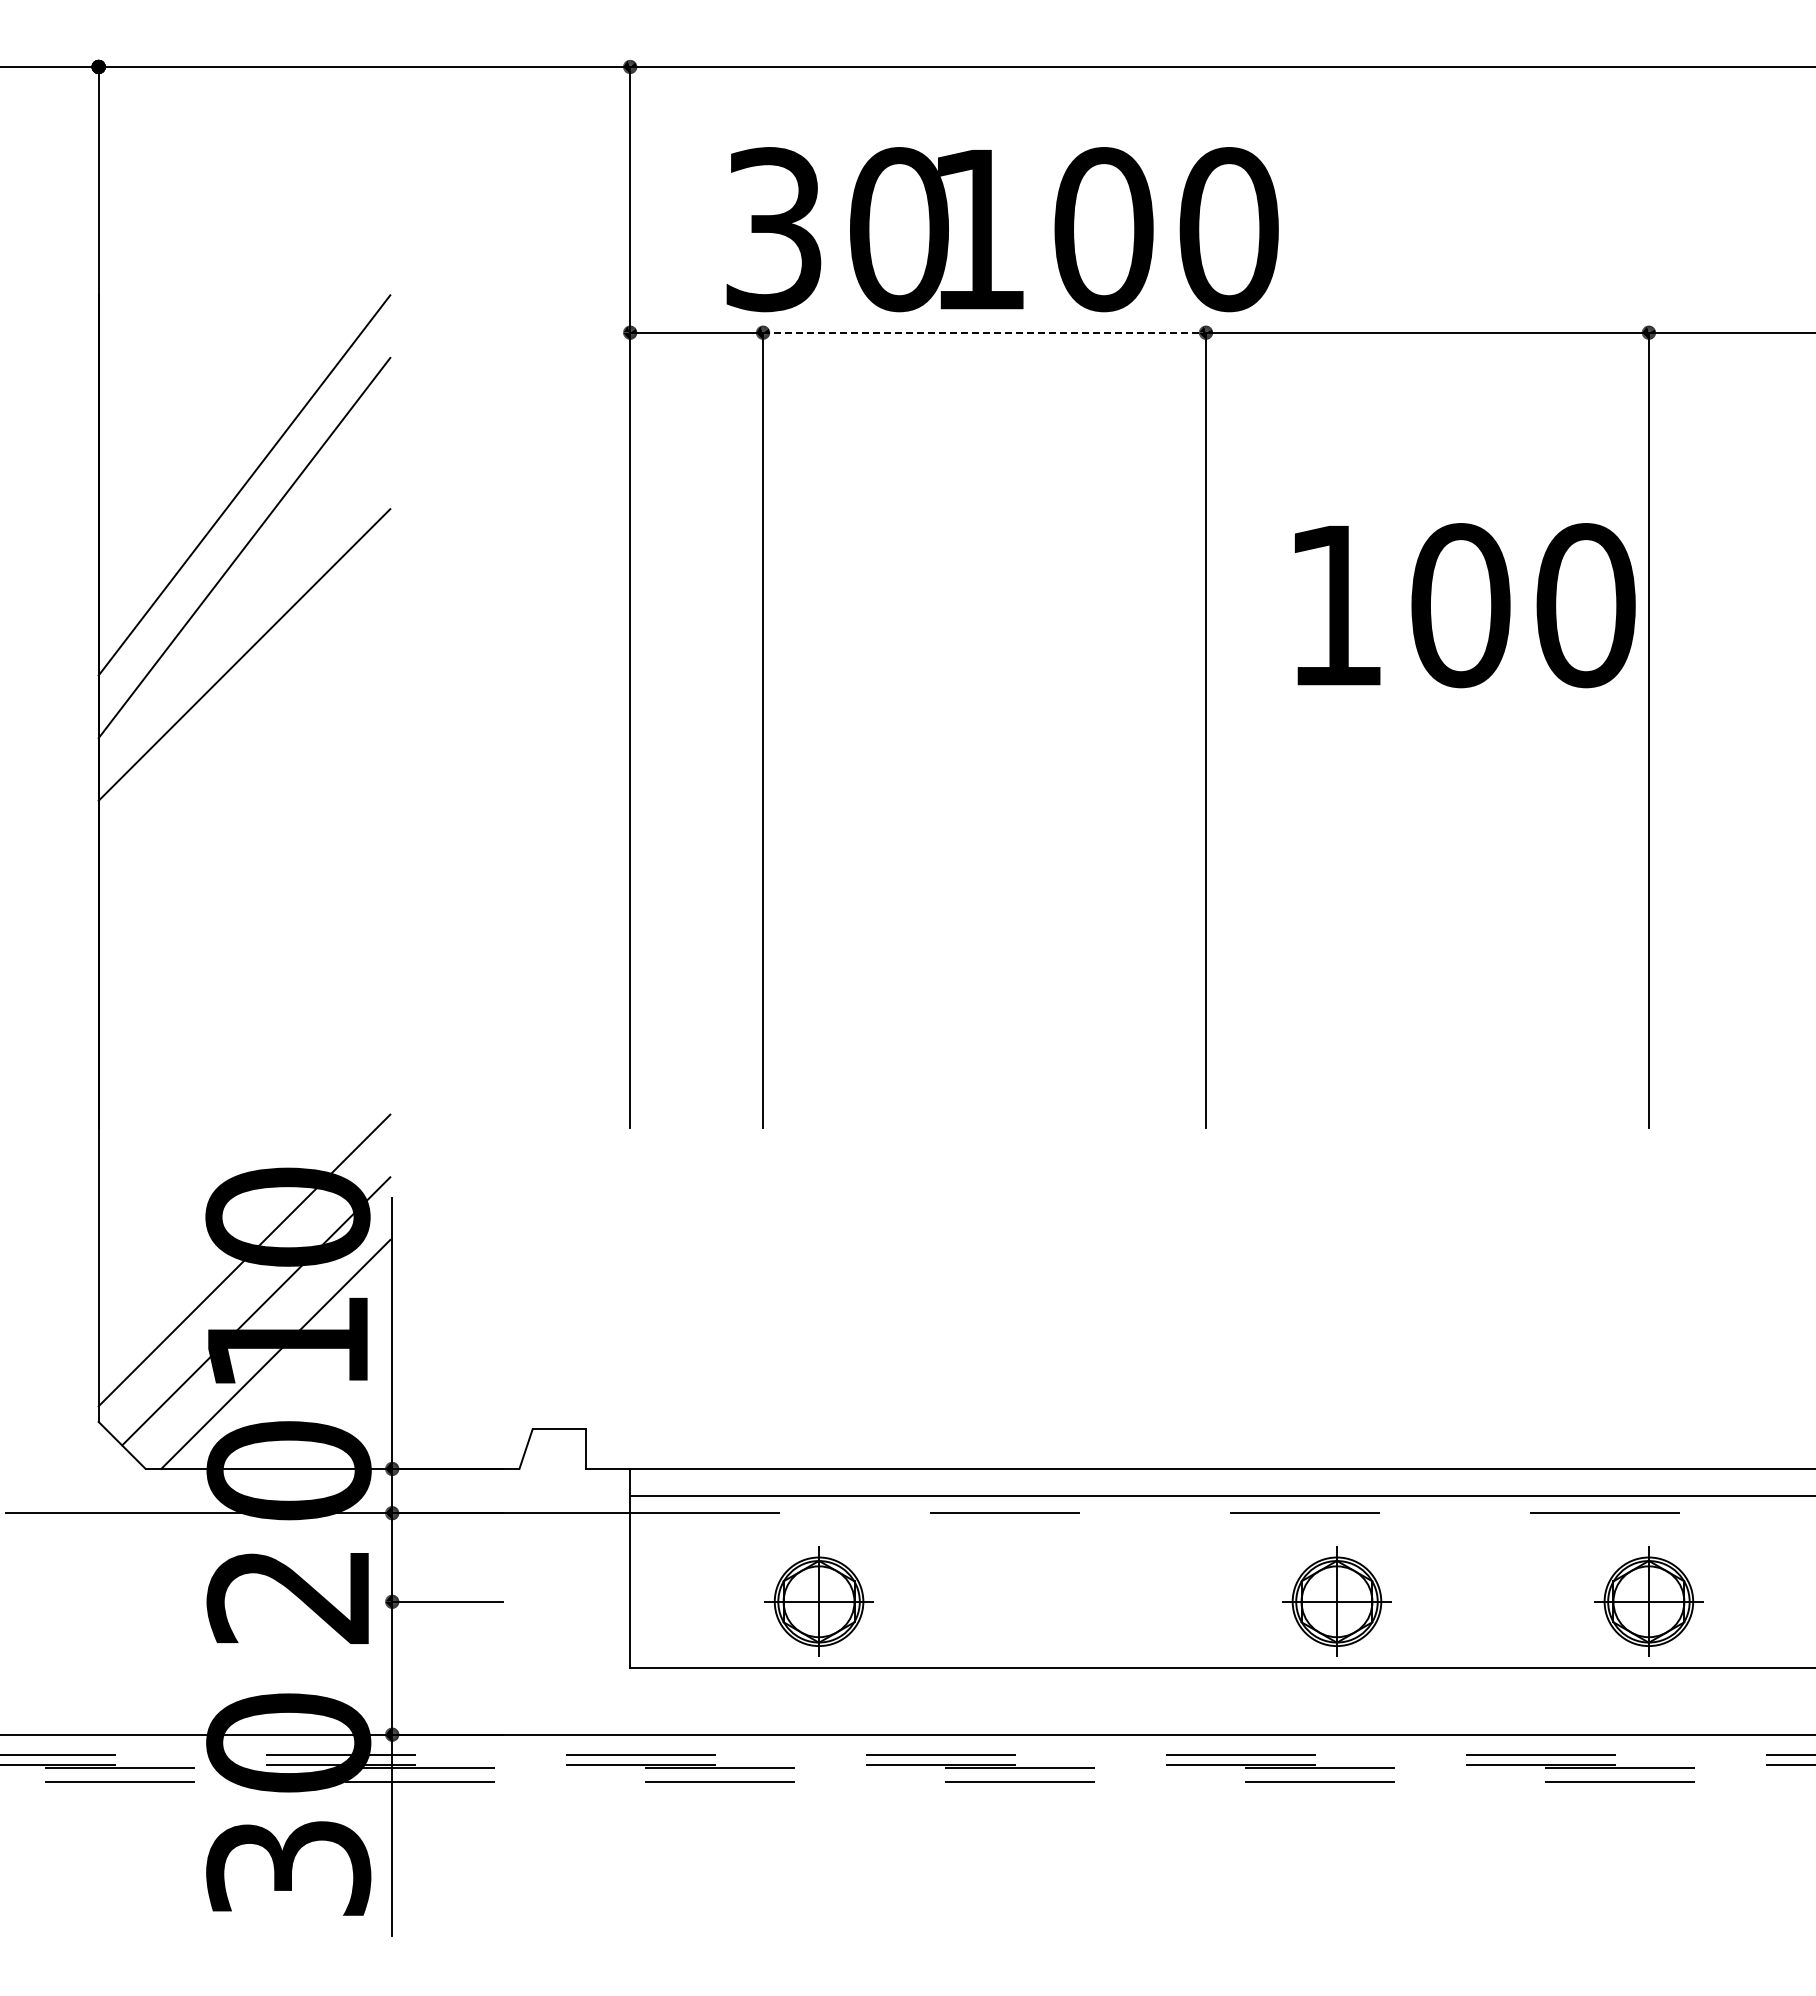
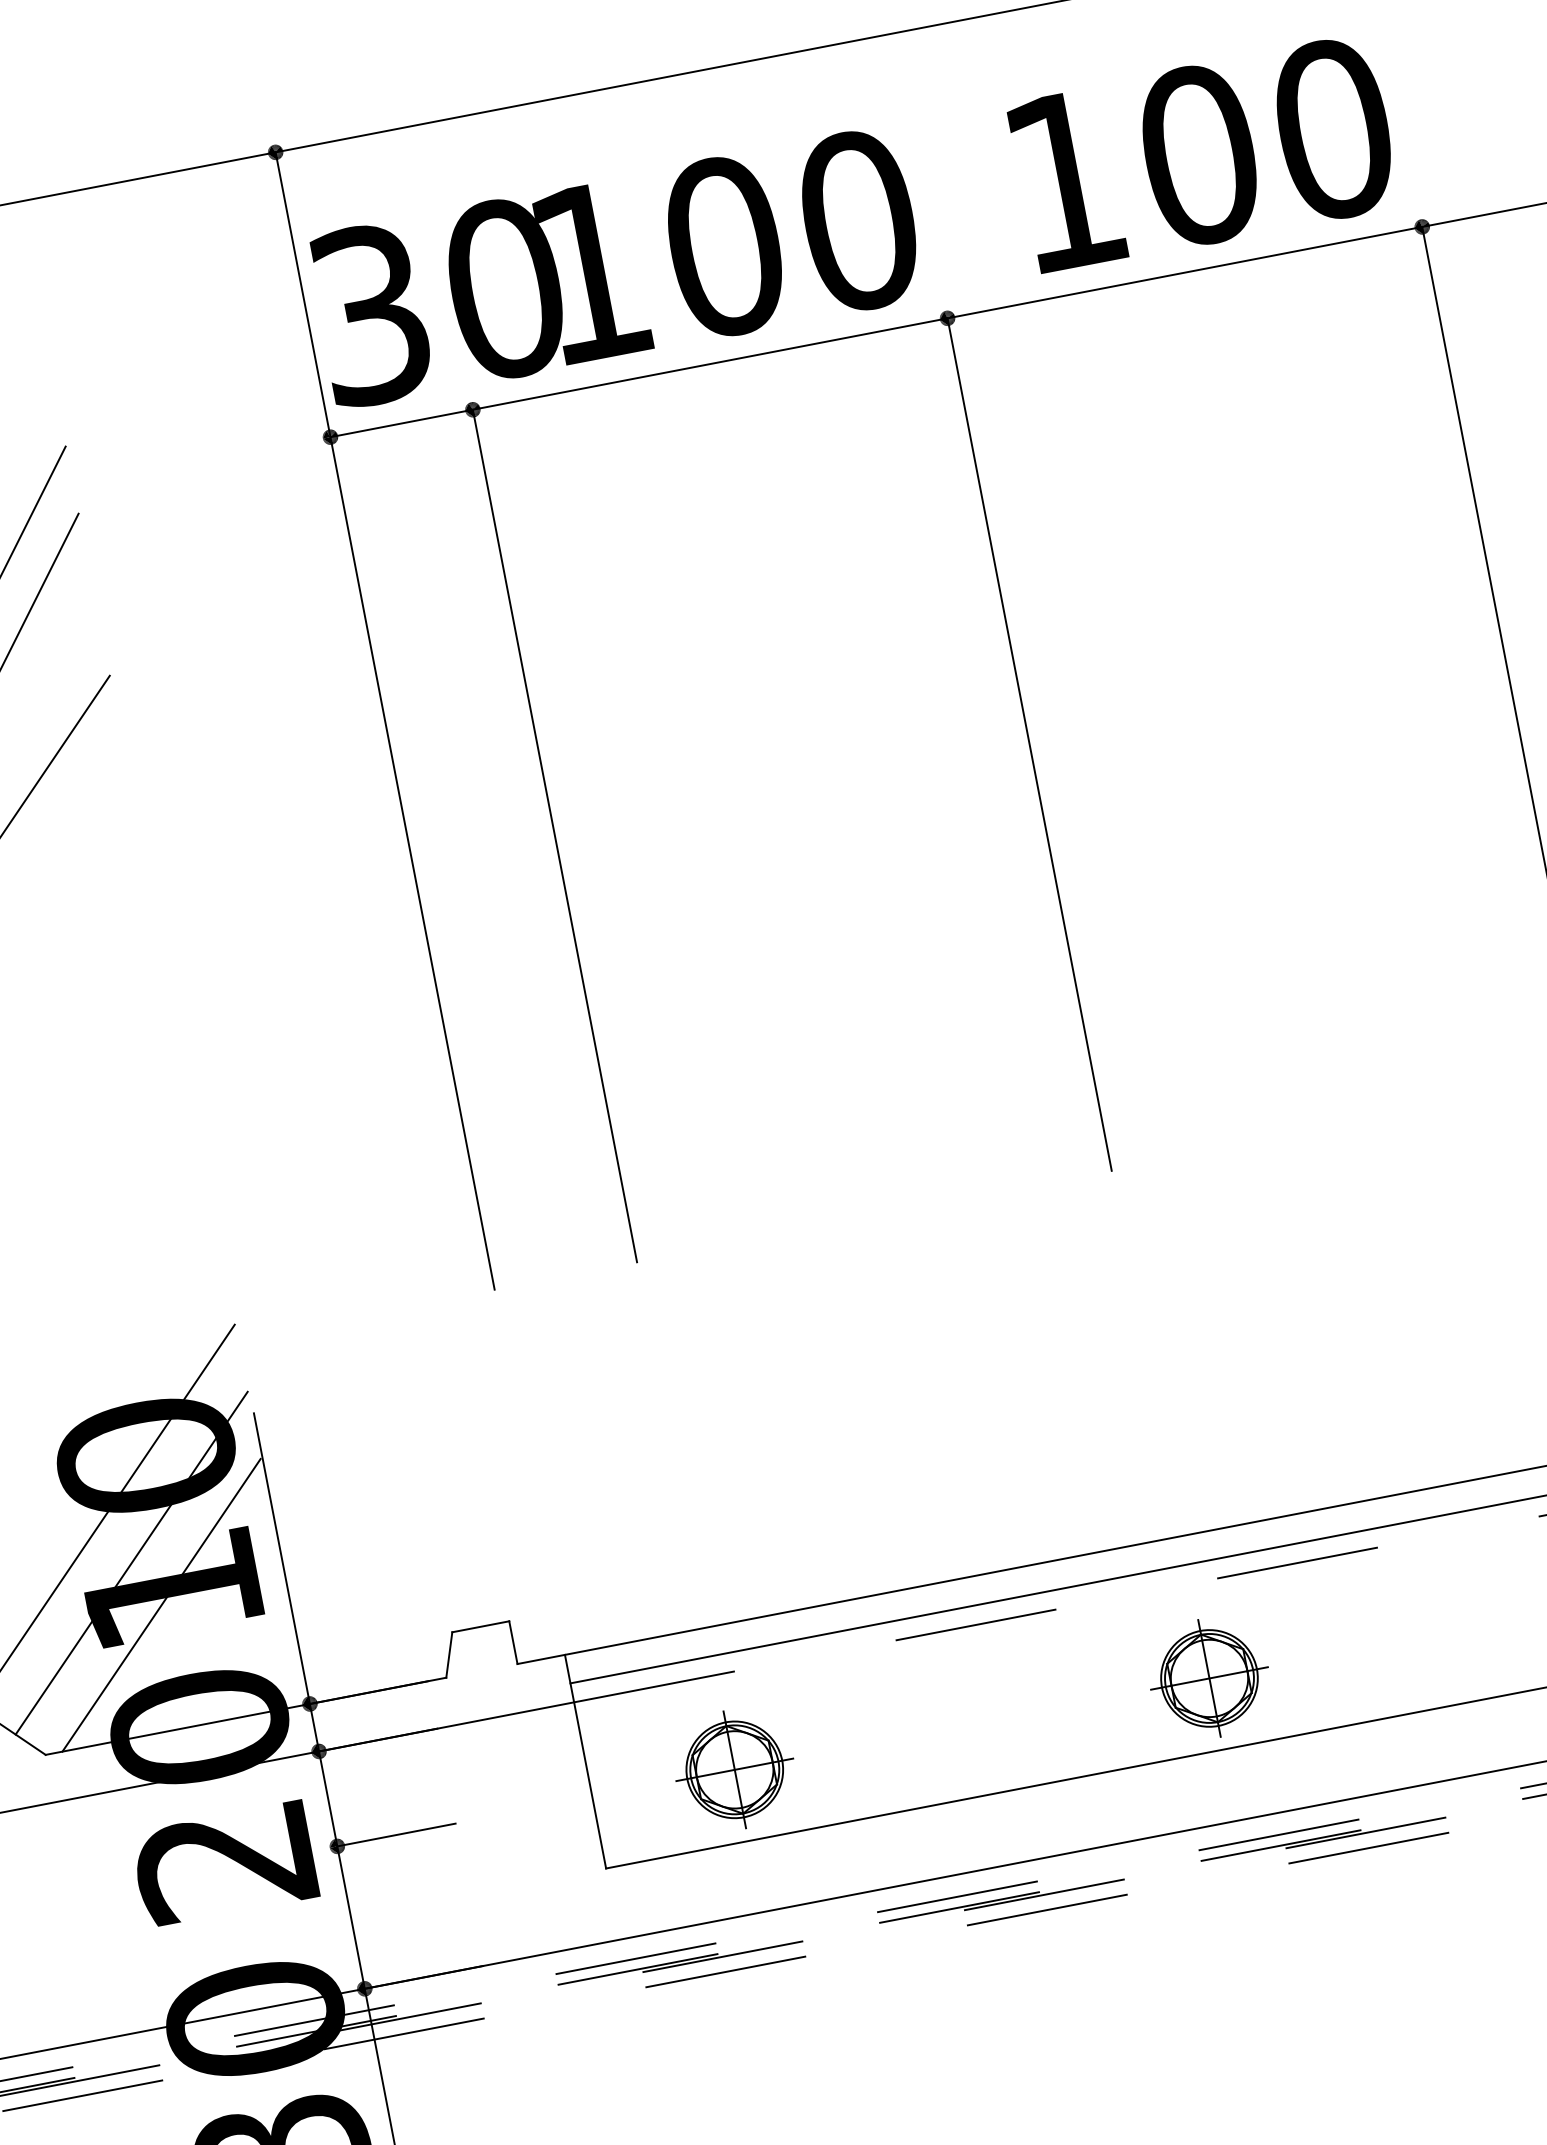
text: (1002, 229) -> (616, 267), moved
line: (985, 332) -> (711, 363), dashed -> solid
text: (1465, 605) -> (1204, 154), moved
part: (818, 1601) -> (734, 1769), moved
part: (1336, 1601) -> (1208, 1678), moved

